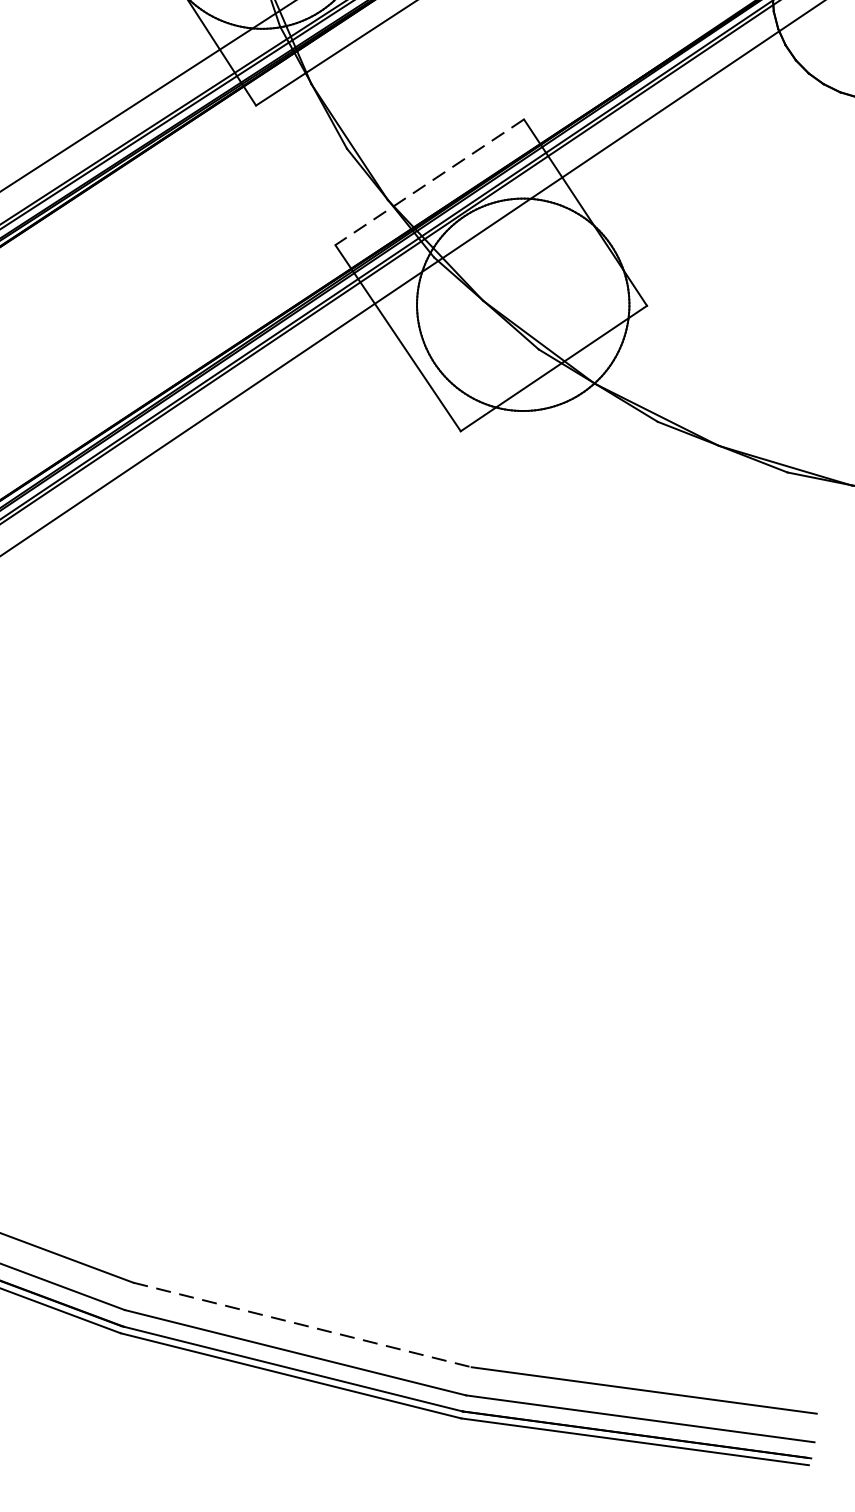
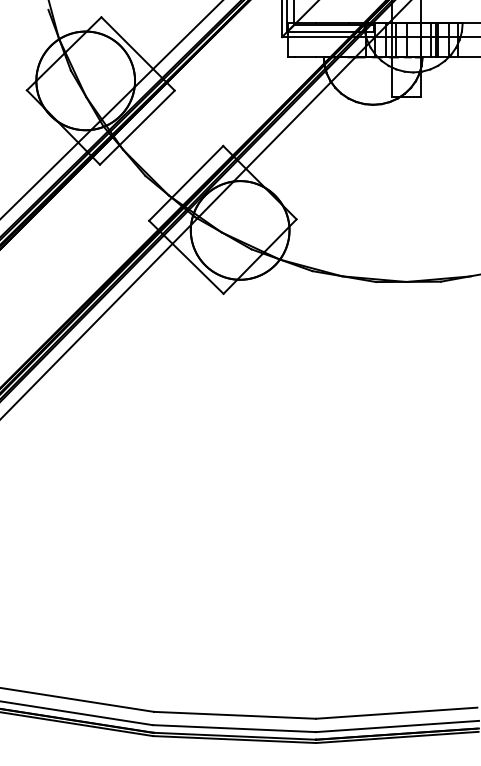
line: (430, 182) -> (186, 183), dashed -> solid
line: (303, 1325) -> (235, 715), dashed -> solid

